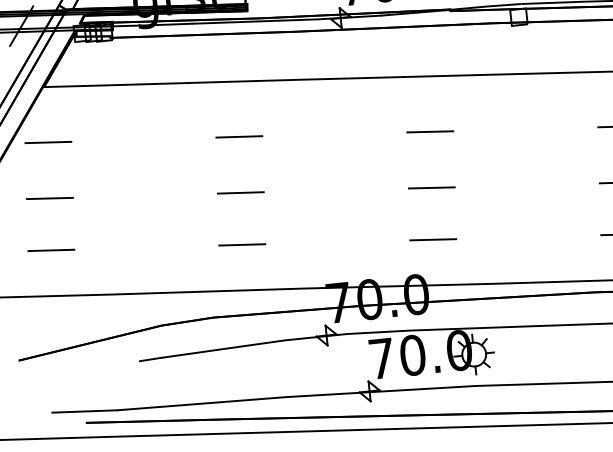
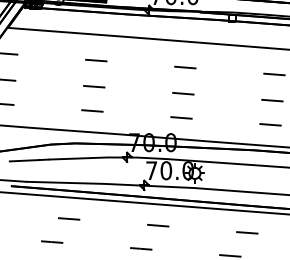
line: (109, 365) -> (24, 160), added

